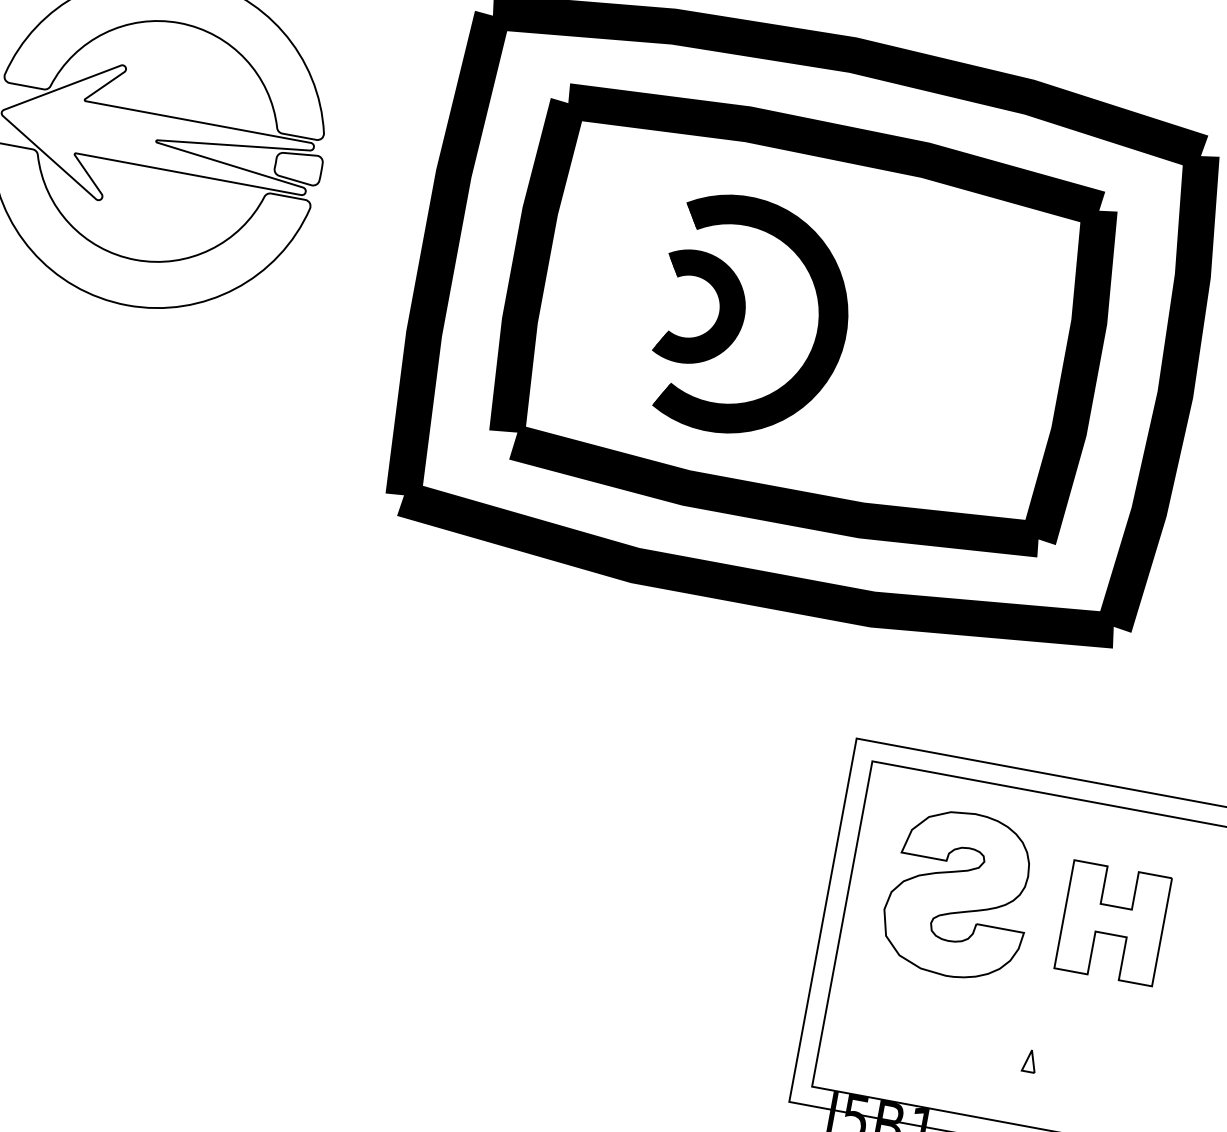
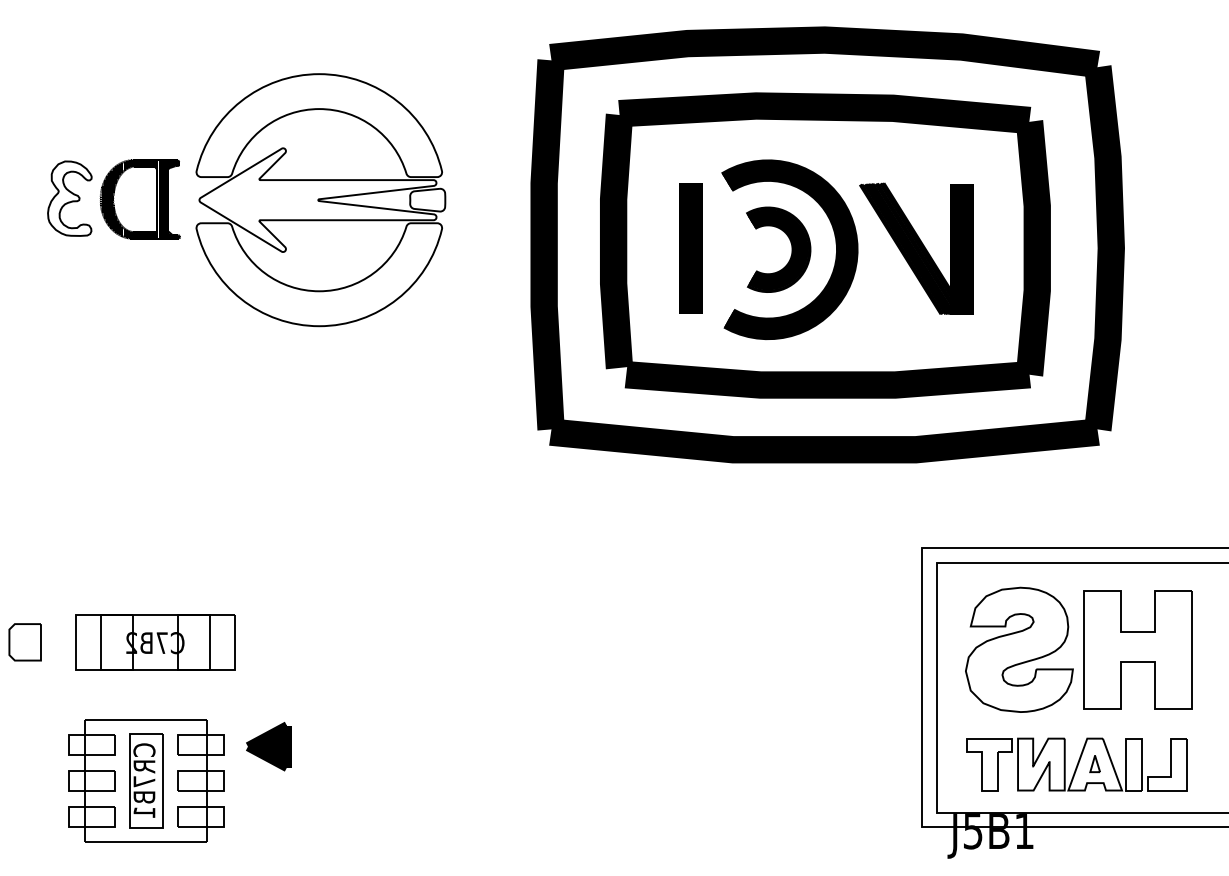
part: (628, 293) -> (690, 248), added
part: (719, 311) -> (791, 249), moved
part: (922, 348) -> (916, 248), added
part: (1112, 922) -> (1137, 649), size x1.43
part: (1005, 1057) -> (1076, 764), added

